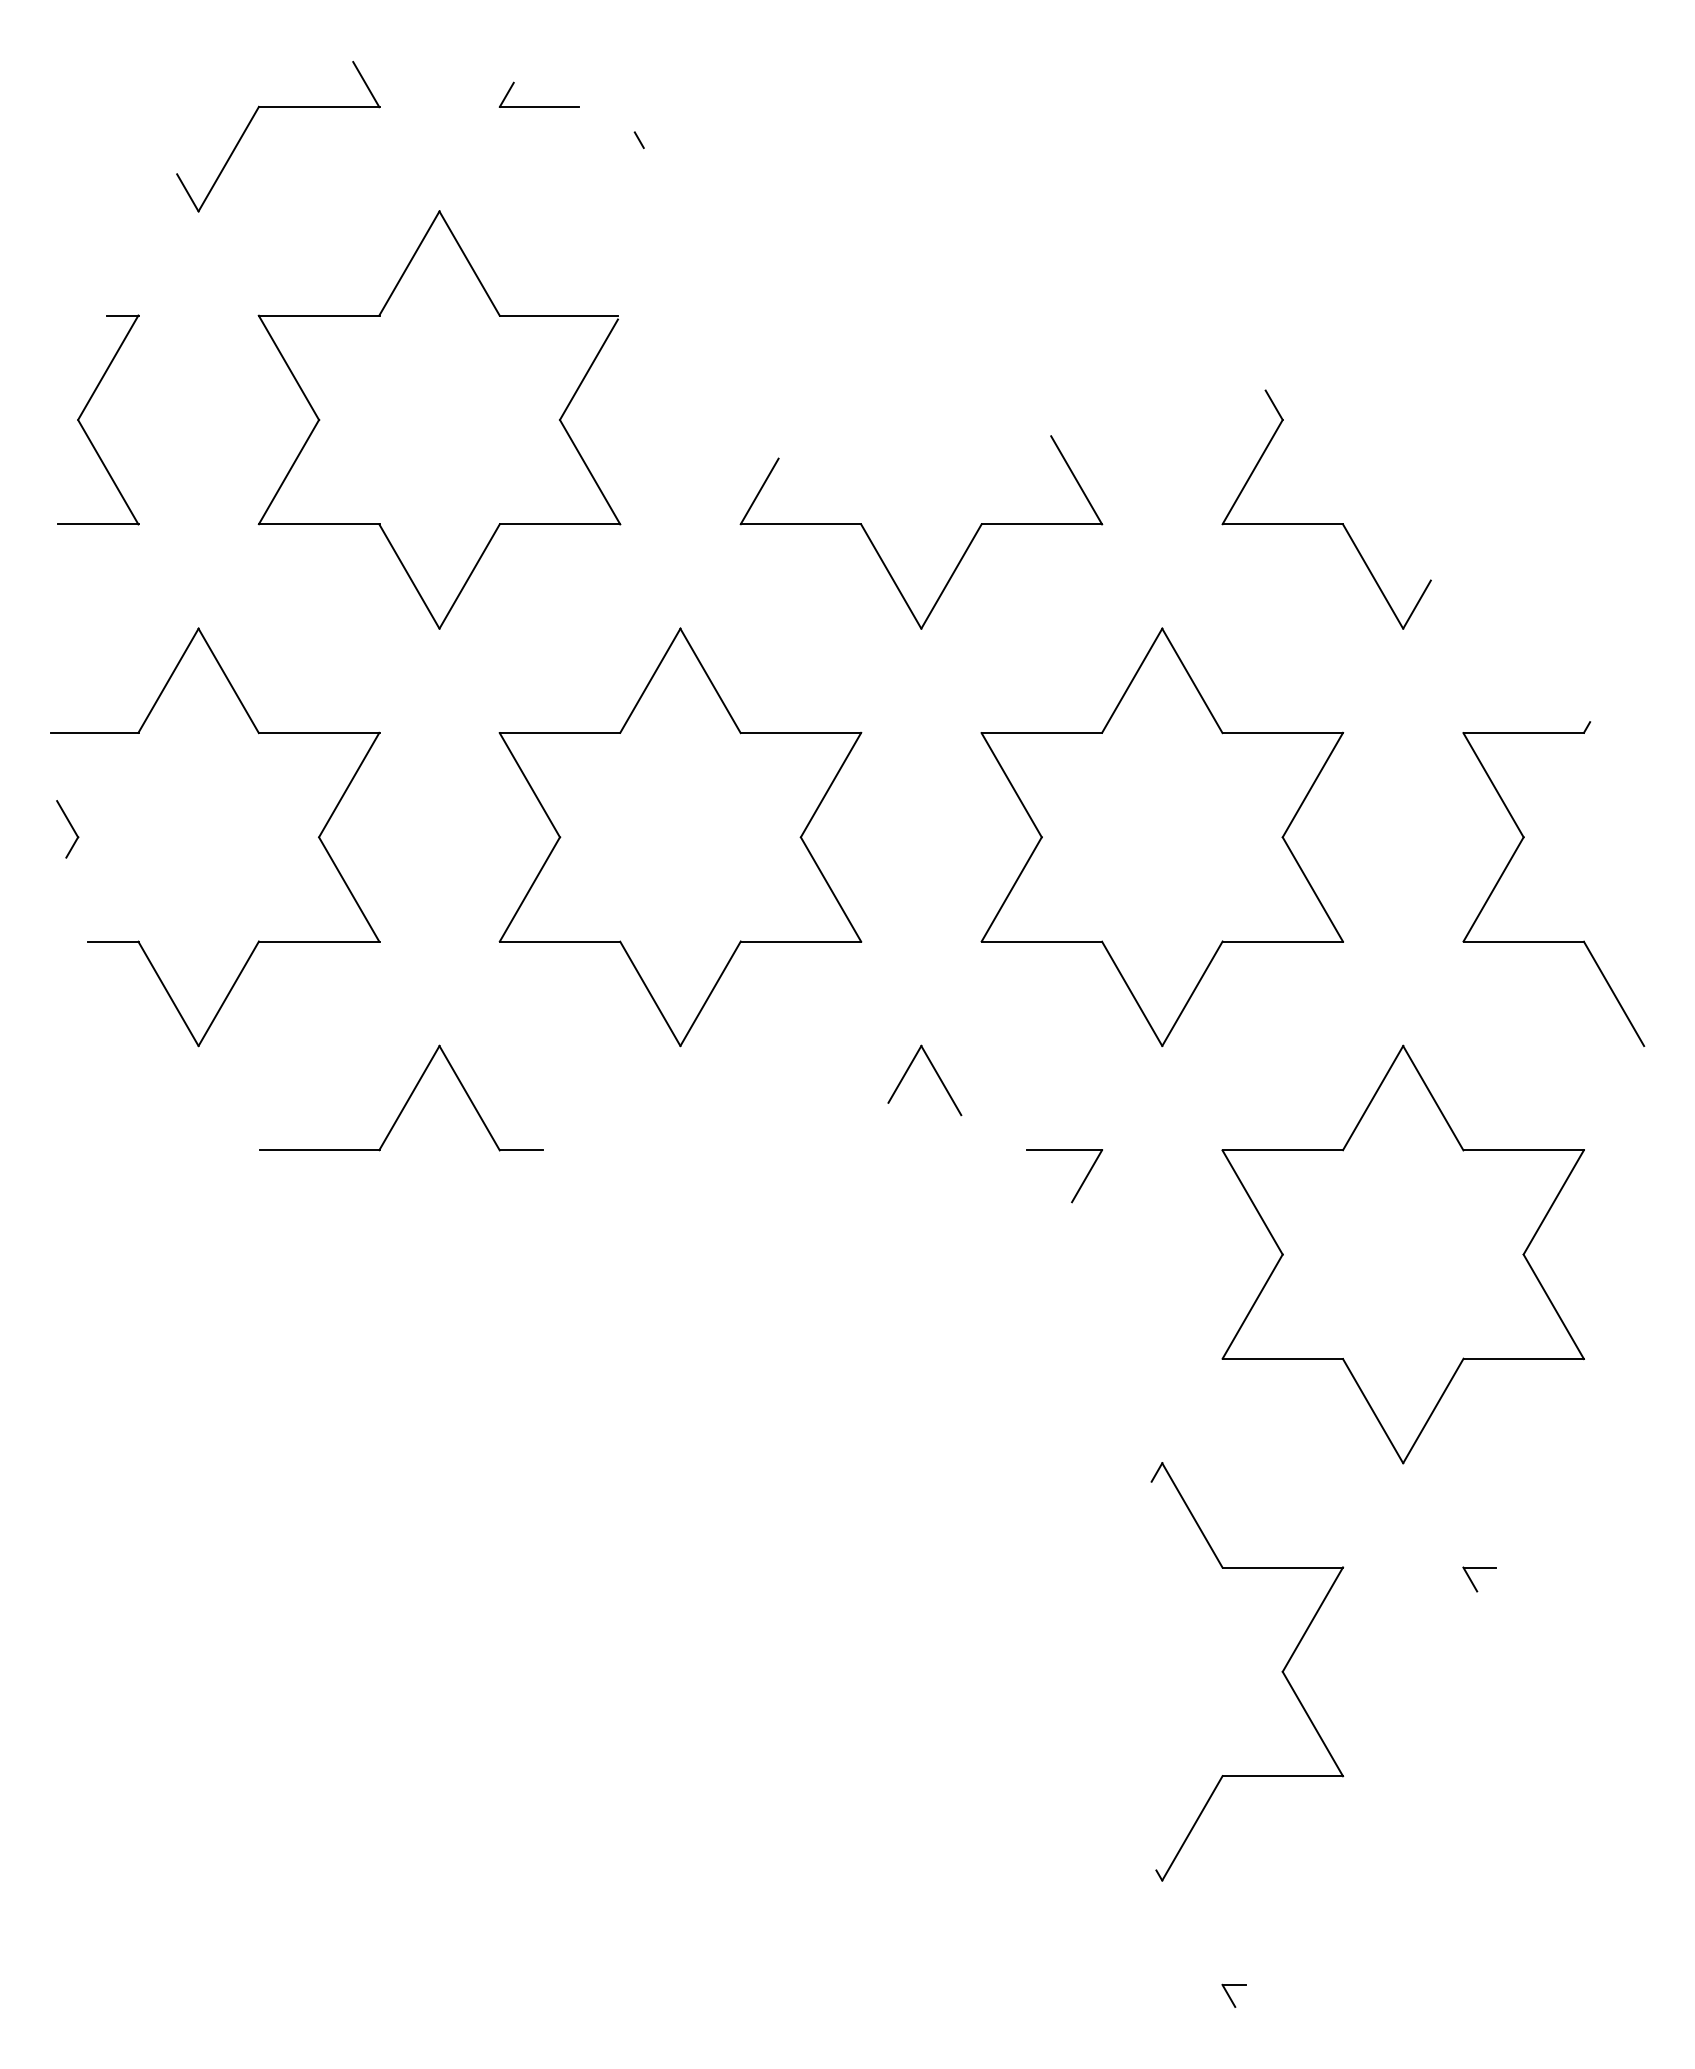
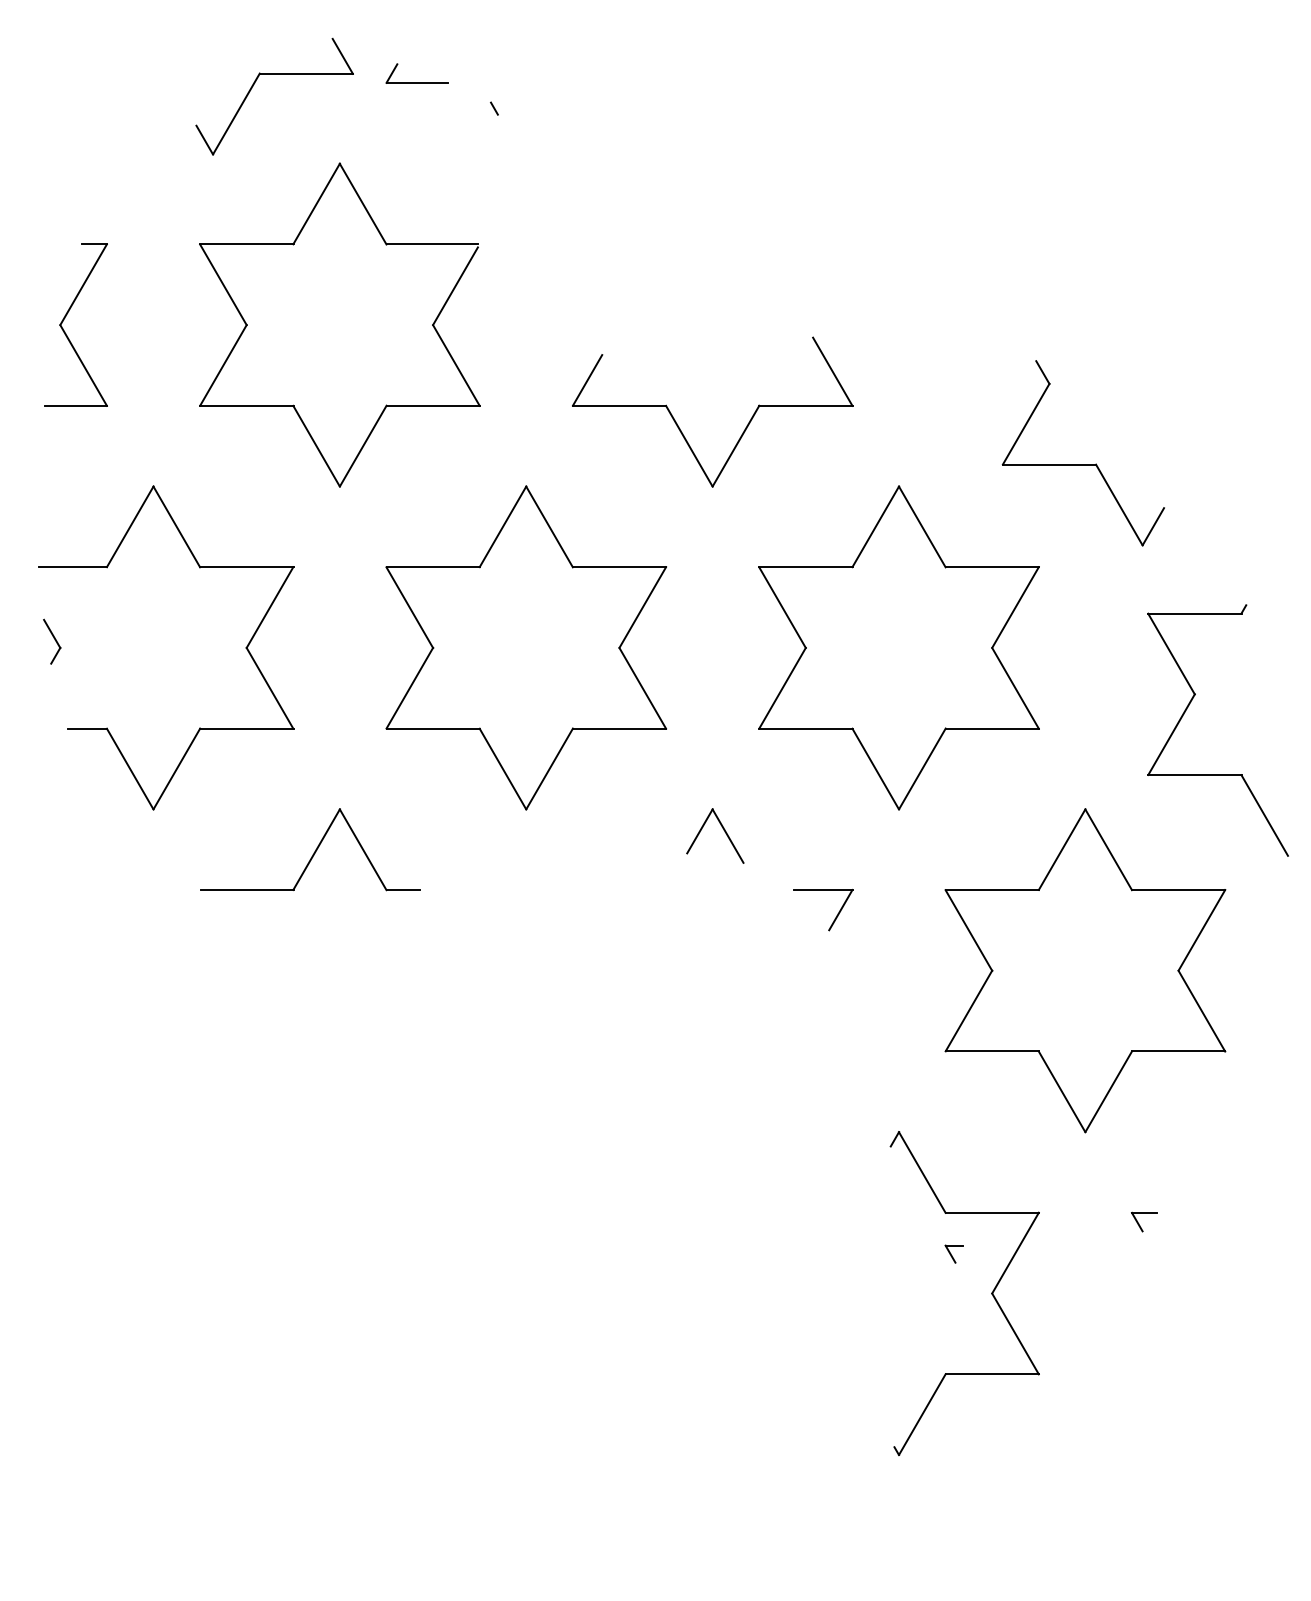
part: (278, 107) -> (274, 74), moved
part: (1326, 523) -> (1083, 463), moved
part: (1513, 857) -> (1186, 709), moved
part: (1233, 1995) -> (954, 1253), moved

